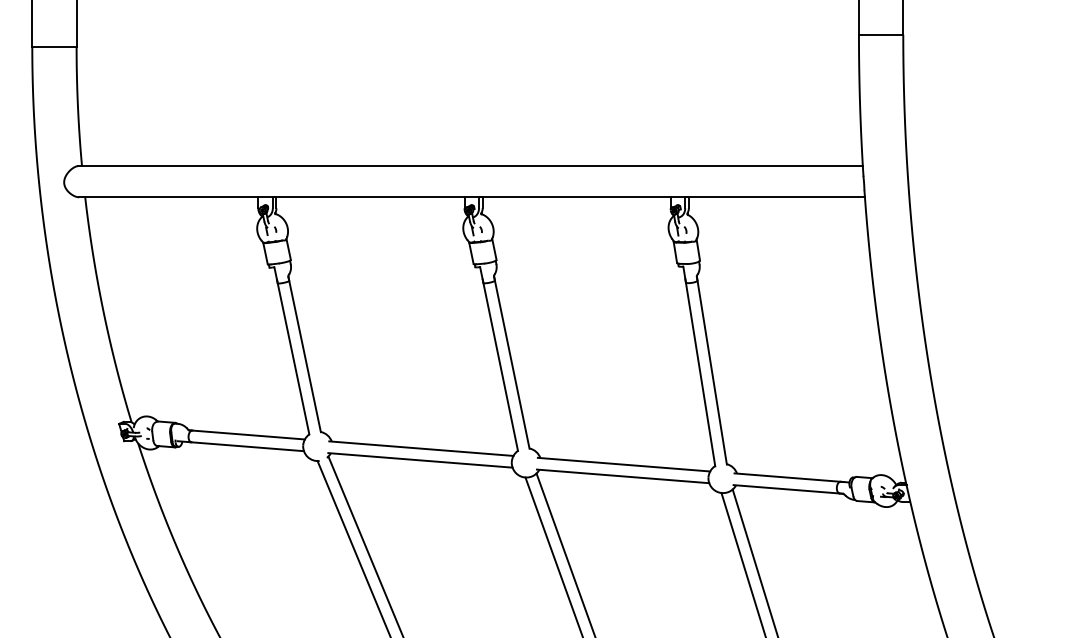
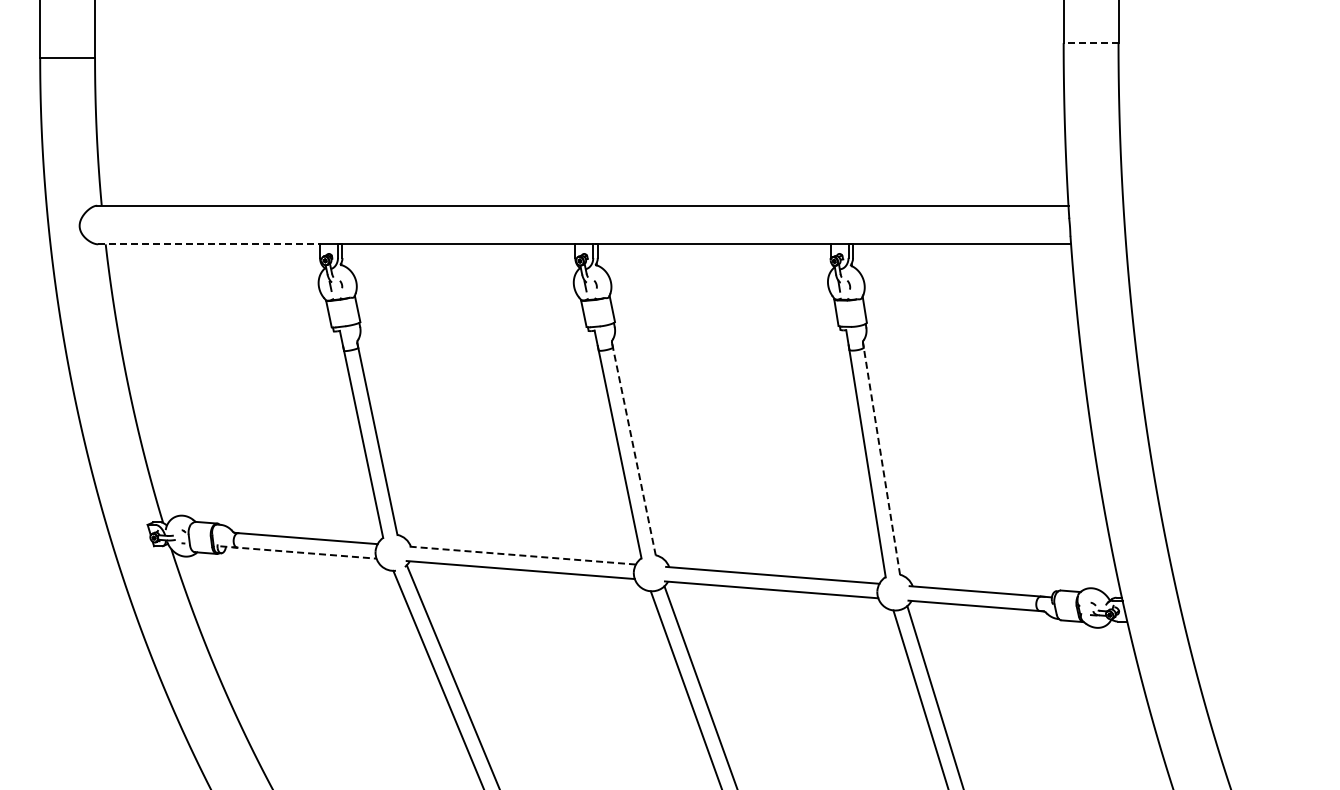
line: (880, 35) -> (1090, 43), solid -> dashed
line: (169, 197) -> (209, 244), solid -> dashed
line: (511, 362) -> (633, 448), solid -> dashed
line: (711, 370) -> (881, 458), solid -> dashed
line: (240, 446) -> (298, 552), solid -> dashed
line: (421, 448) -> (521, 555), solid -> dashed

